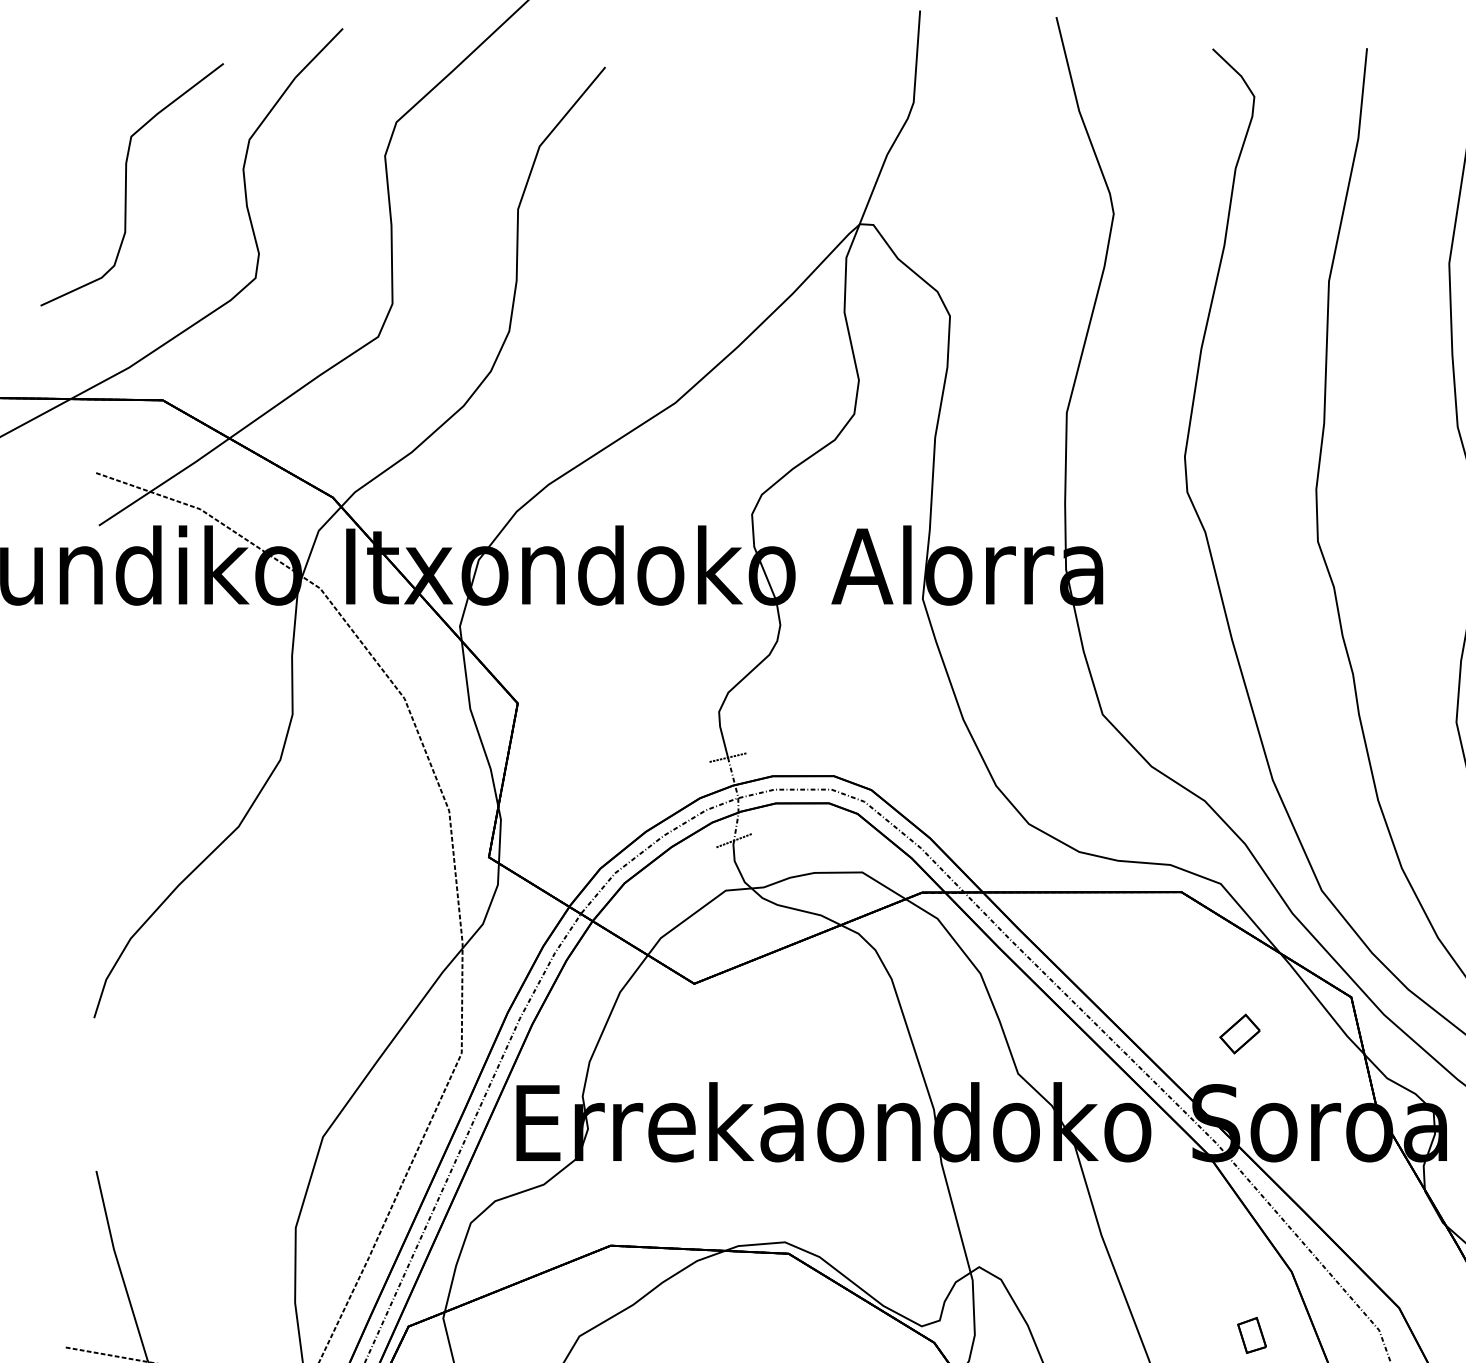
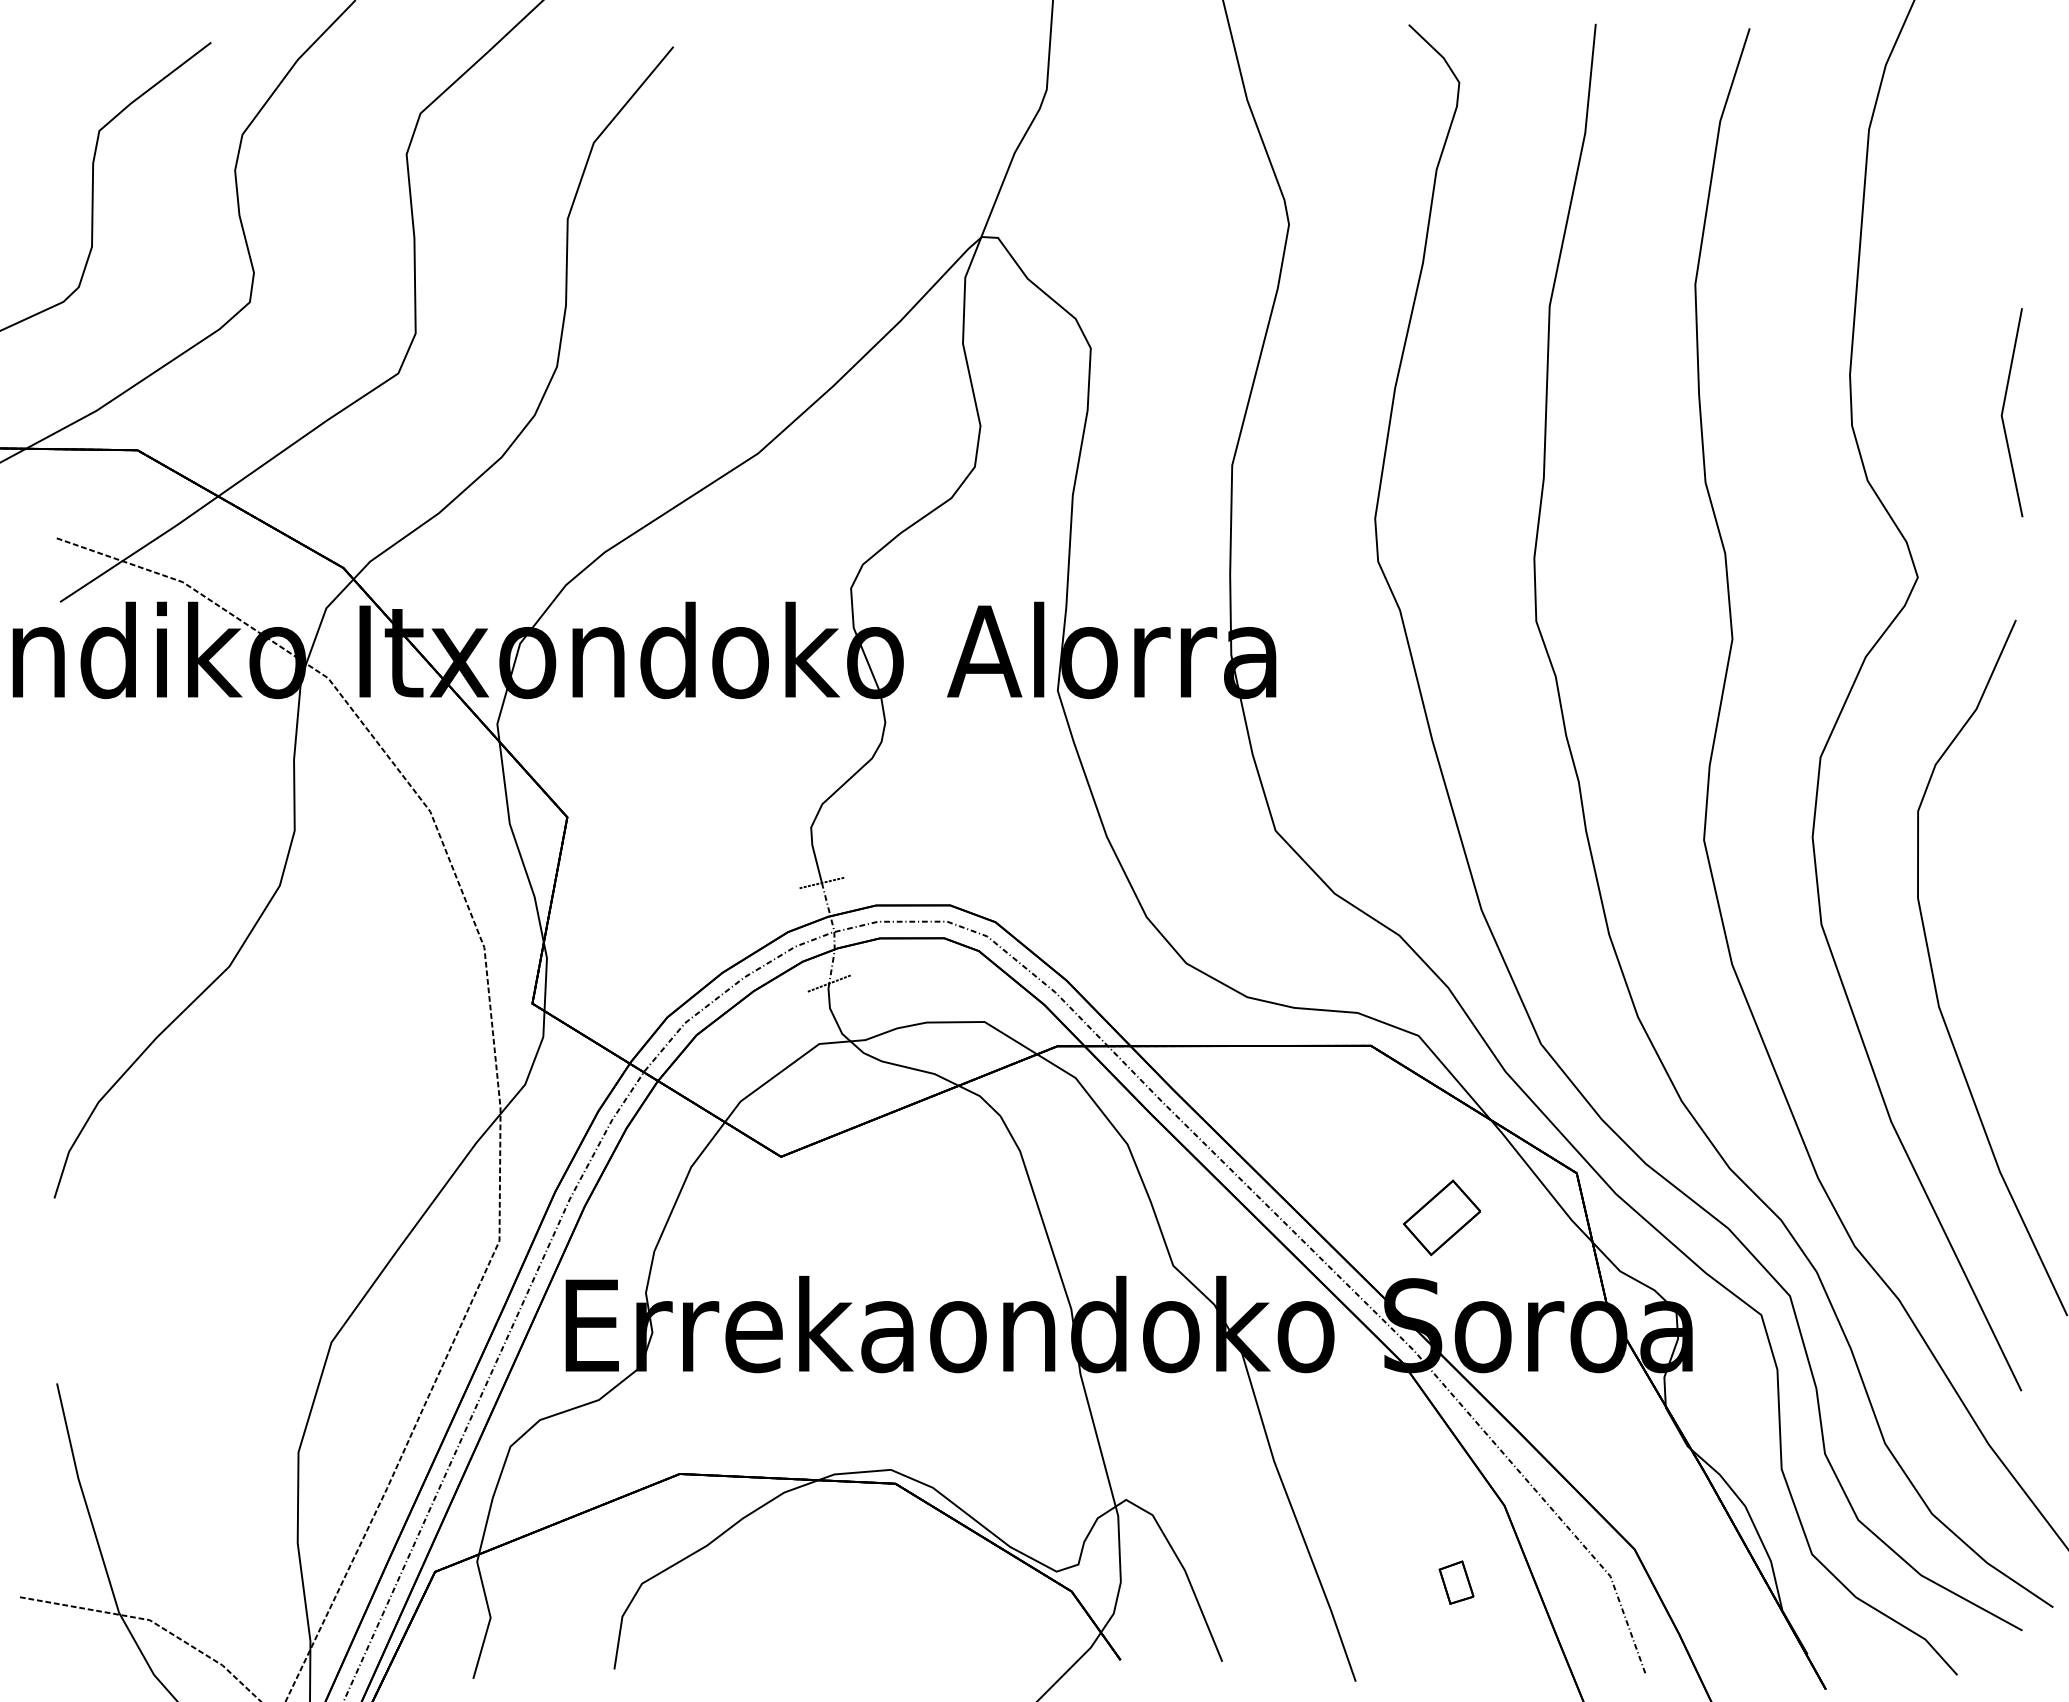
part: (1239, 1033) -> (1441, 1217), size x1.6

